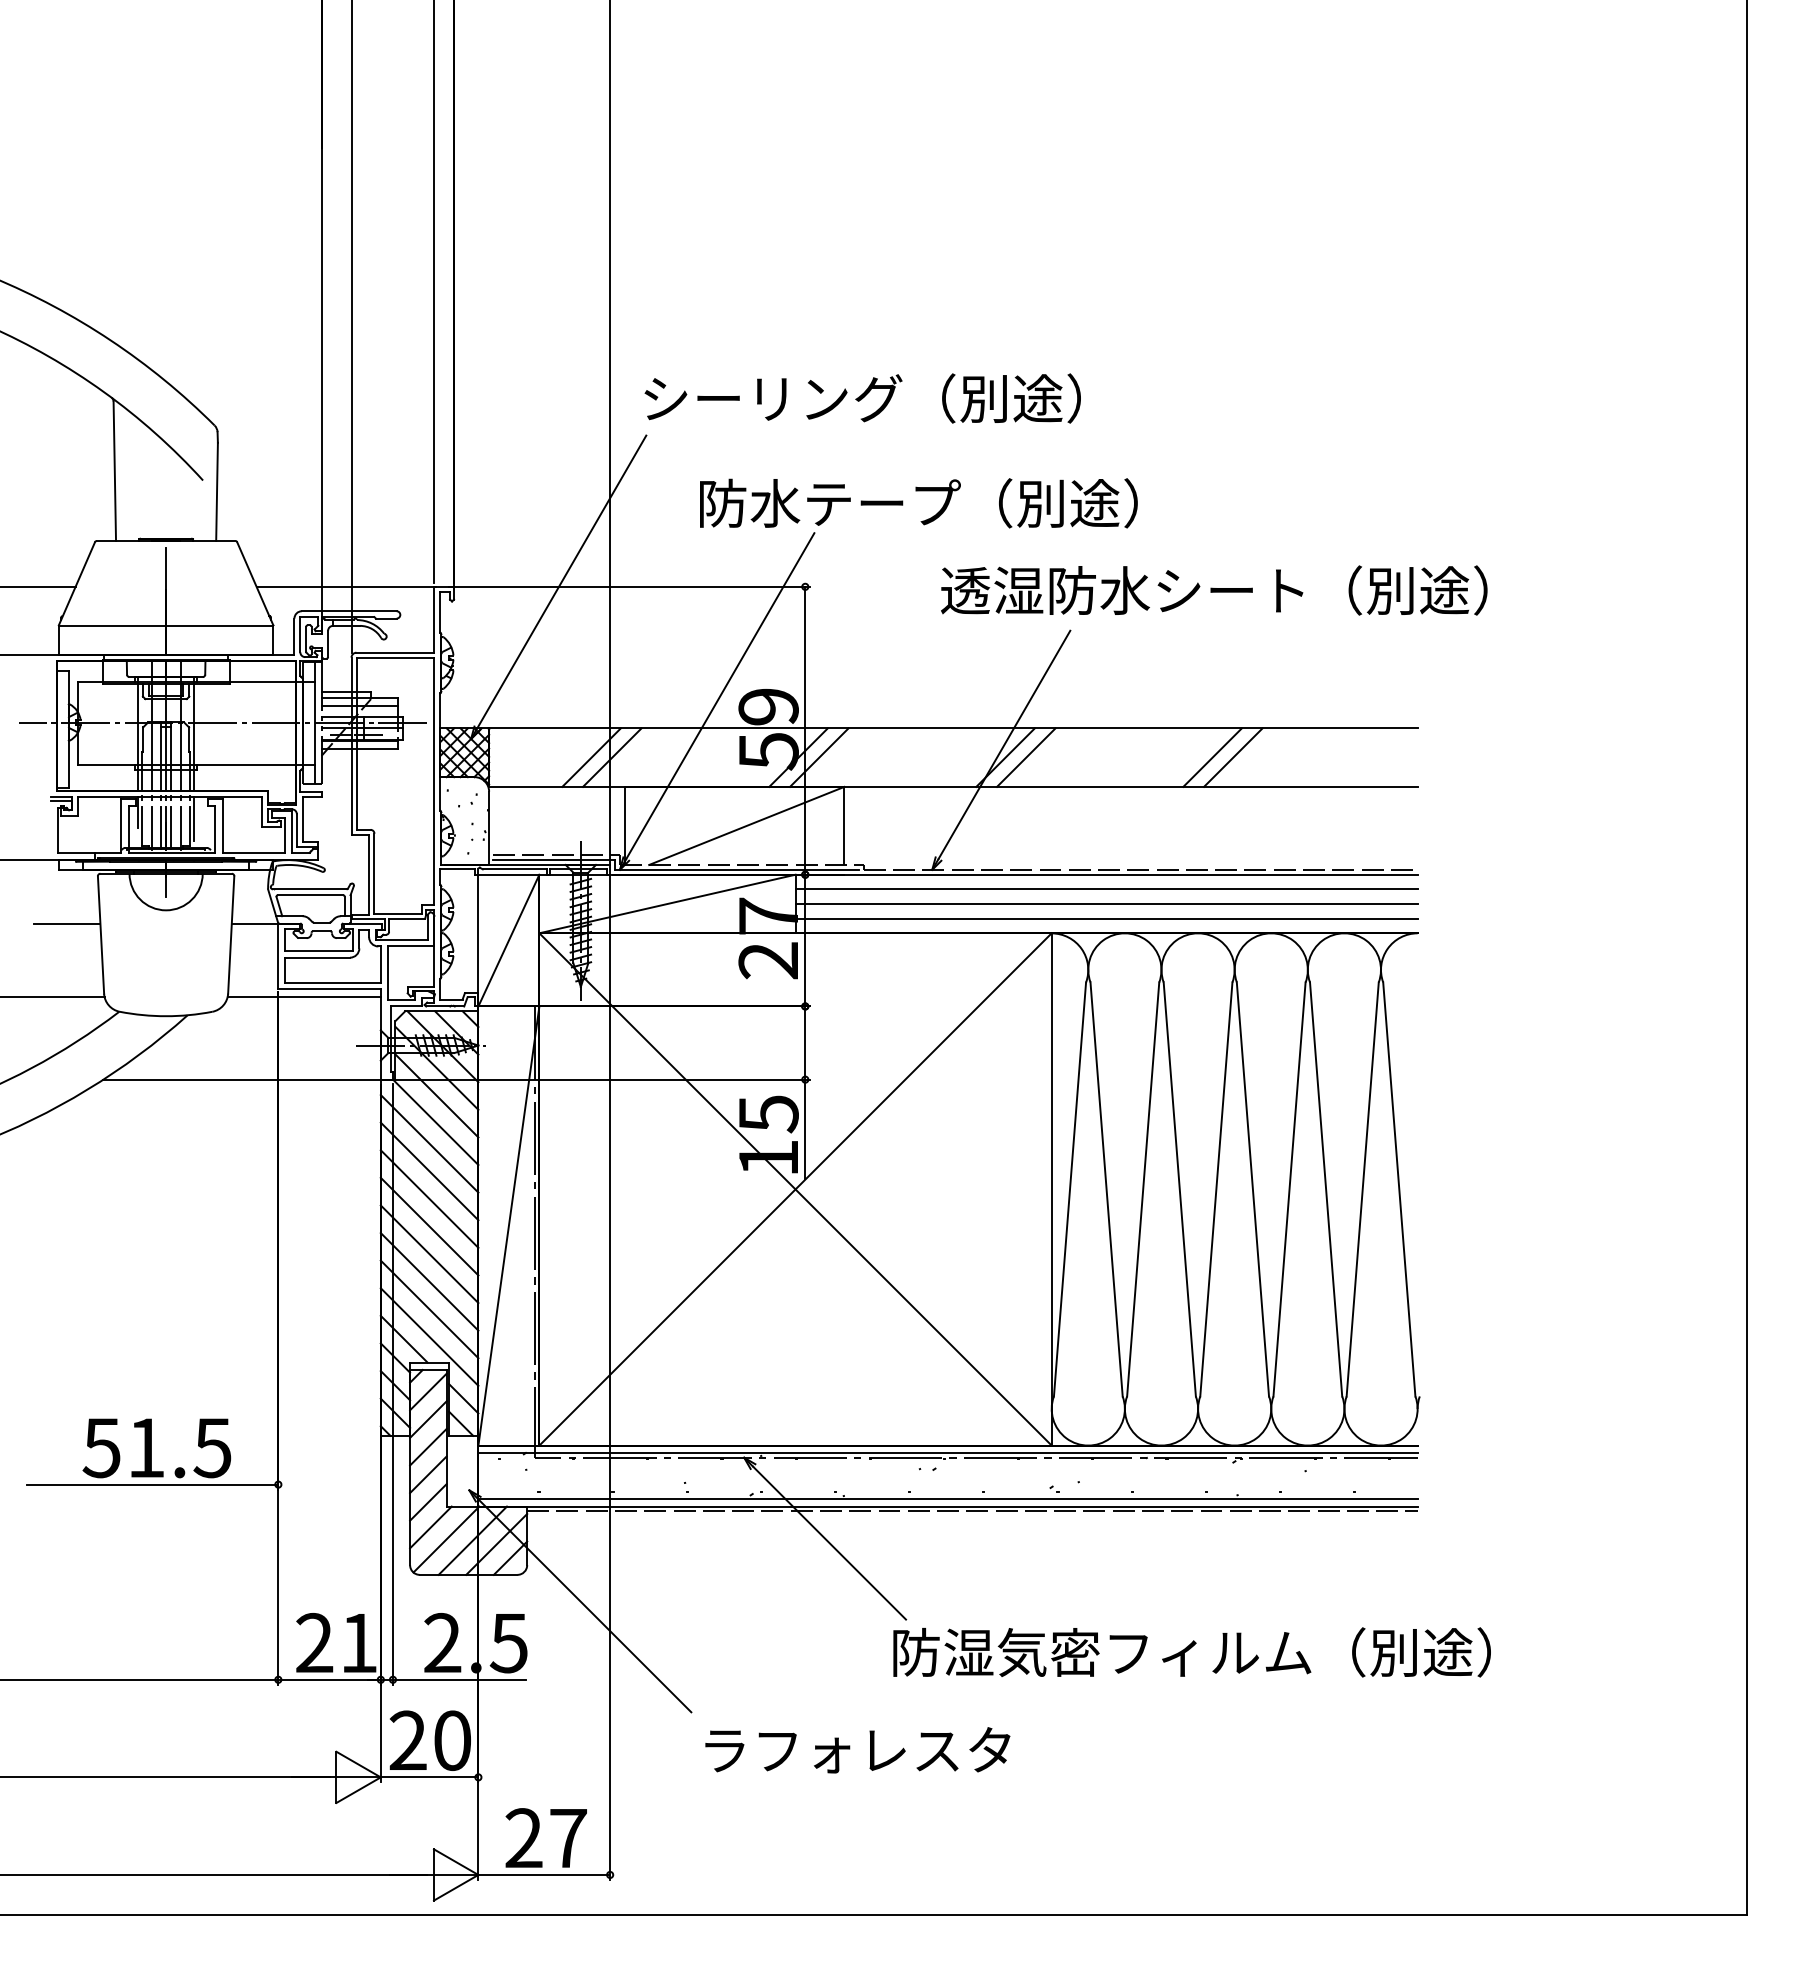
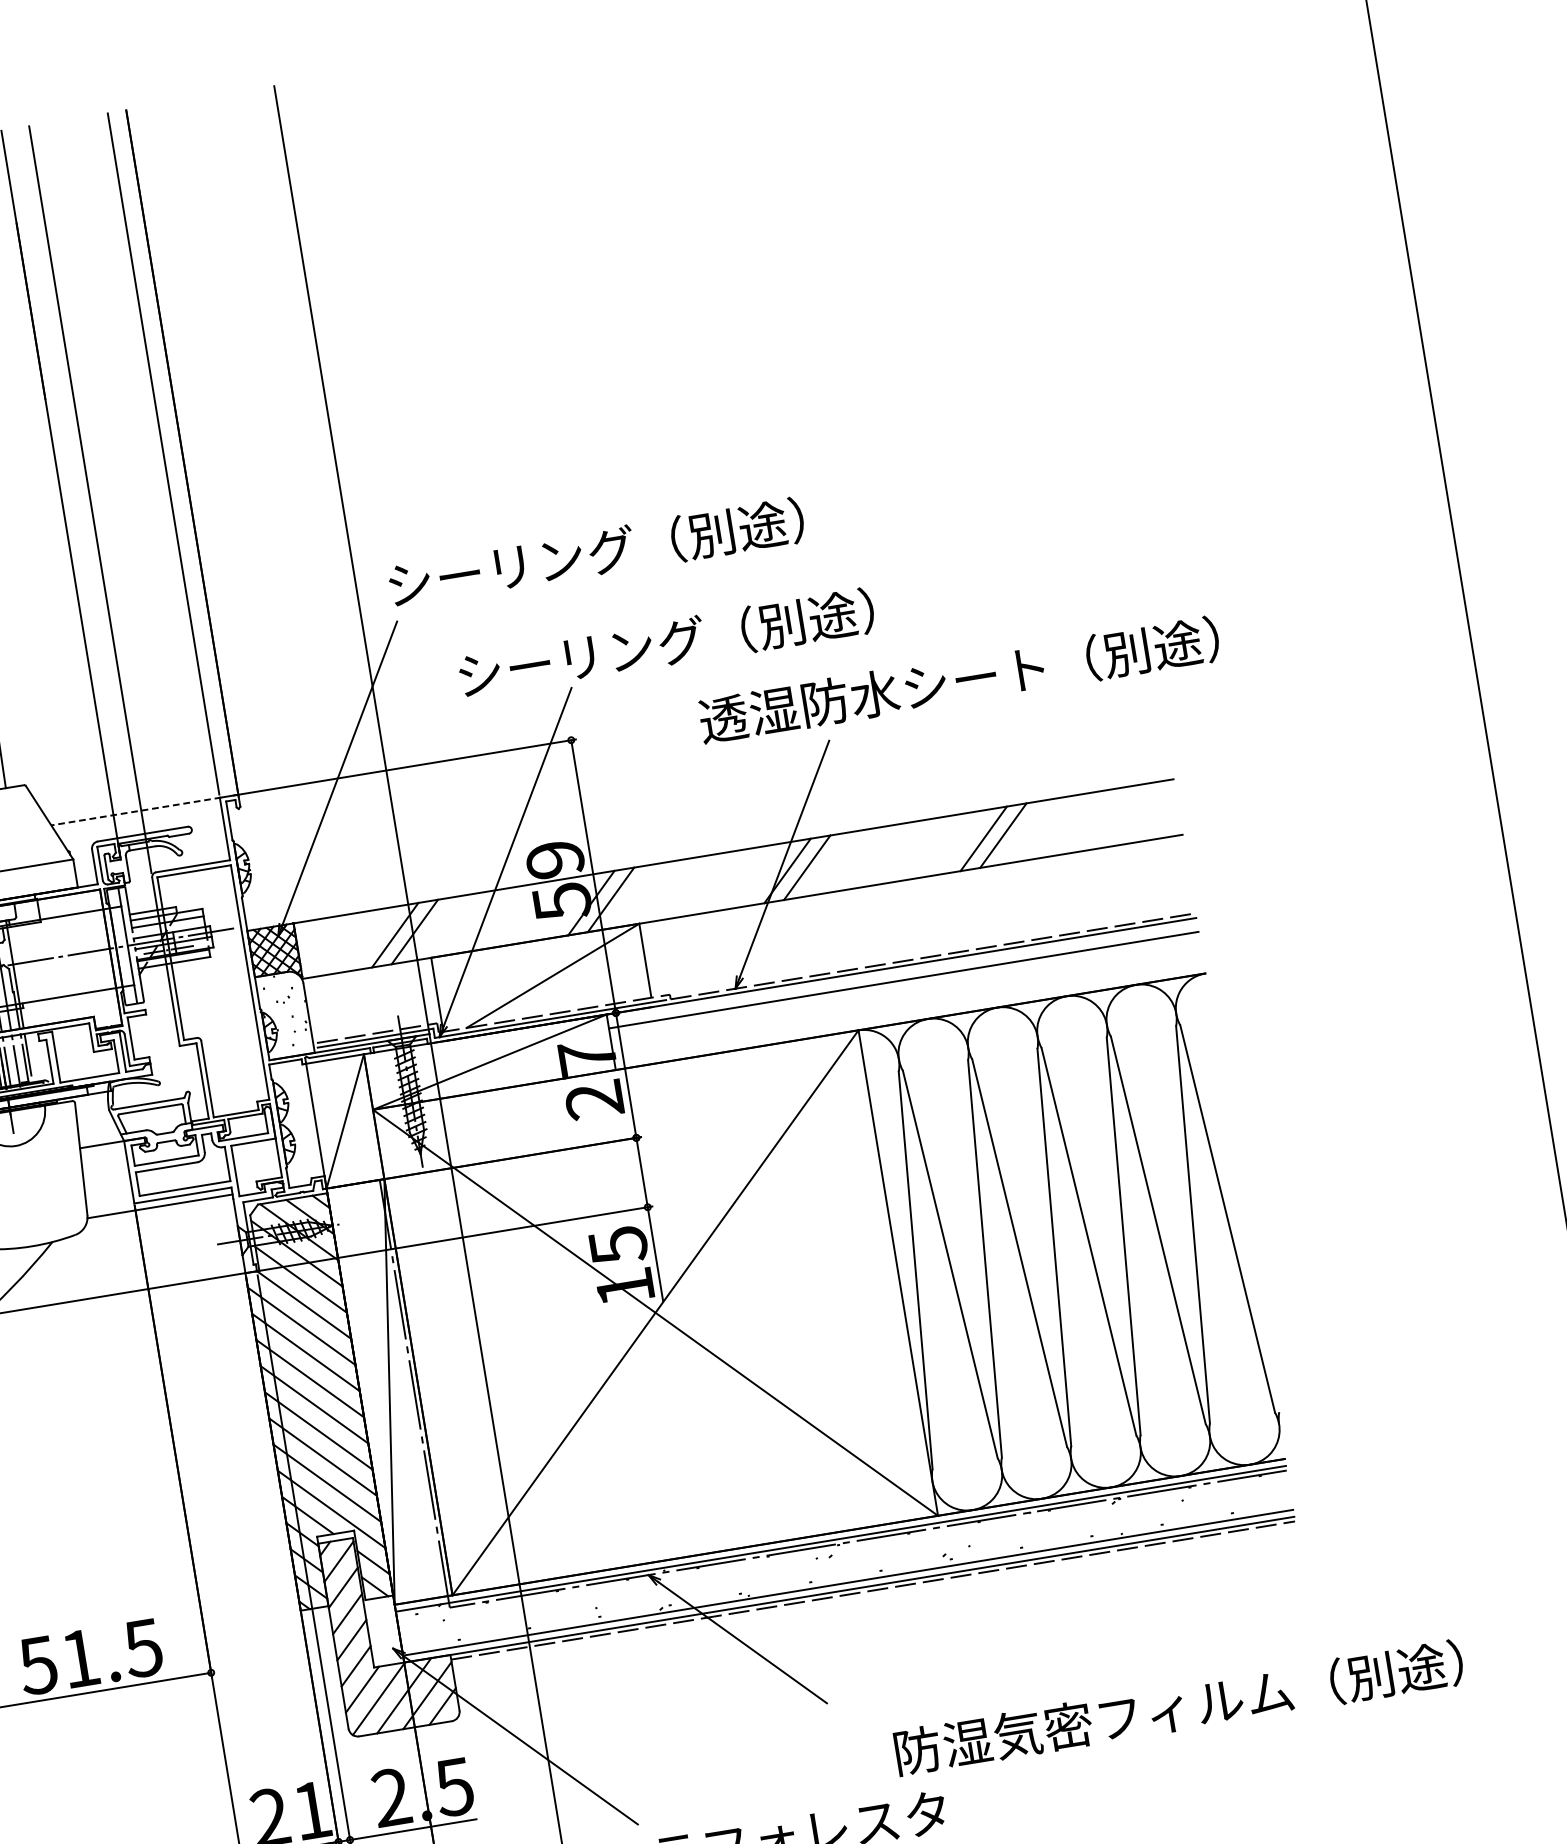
text: (830, 502) -> (582, 656), 防水テープ（別途） -> シーリング（別途）
line: (346, 586) -> (136, 811), solid -> dashed
line: (1106, 904) -> (906, 994), removed
line: (1106, 918) -> (908, 1007), removed
text: (1191, 1652) -> (1178, 1707), moved

